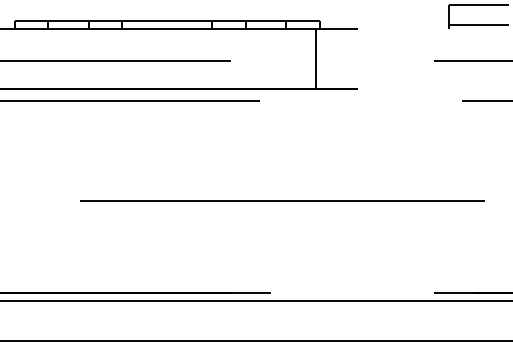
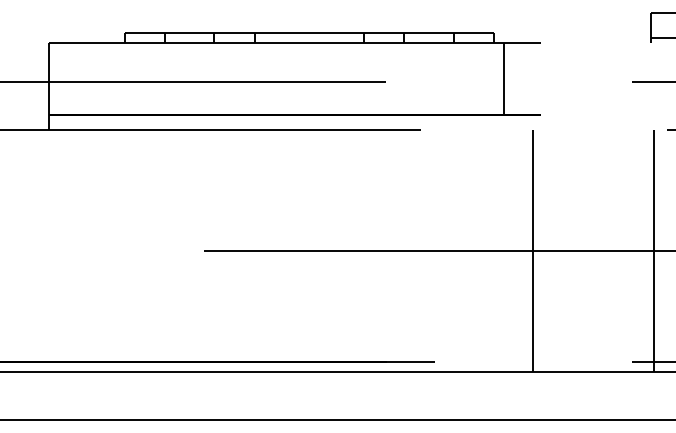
line: (315, 58) -> (503, 78), moved
line: (351, 200) -> (532, 250), added
line: (451, 200) -> (653, 250), added

